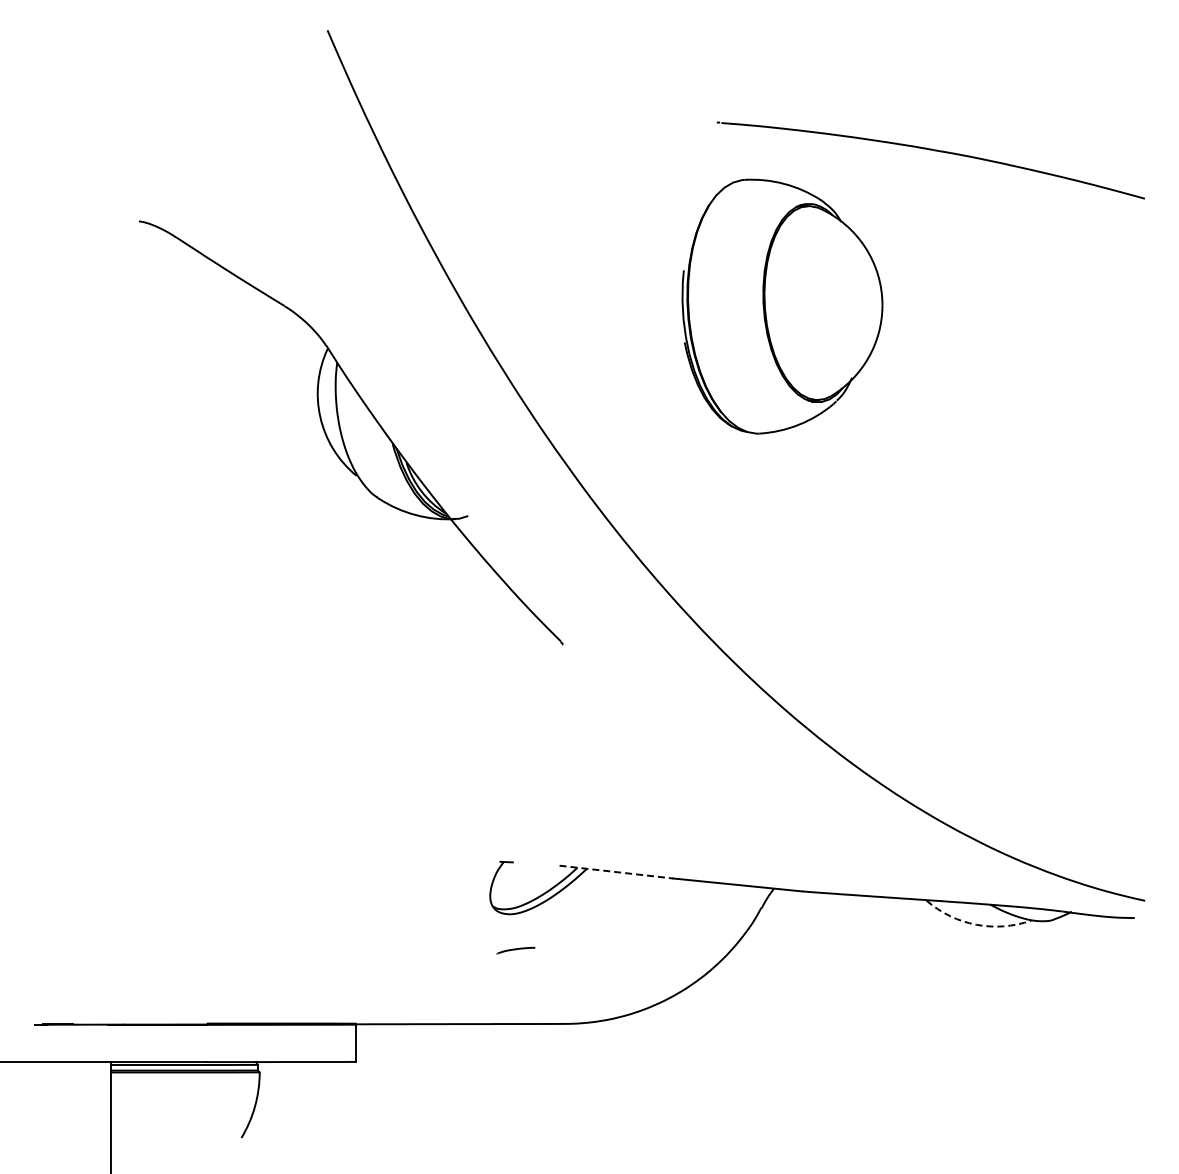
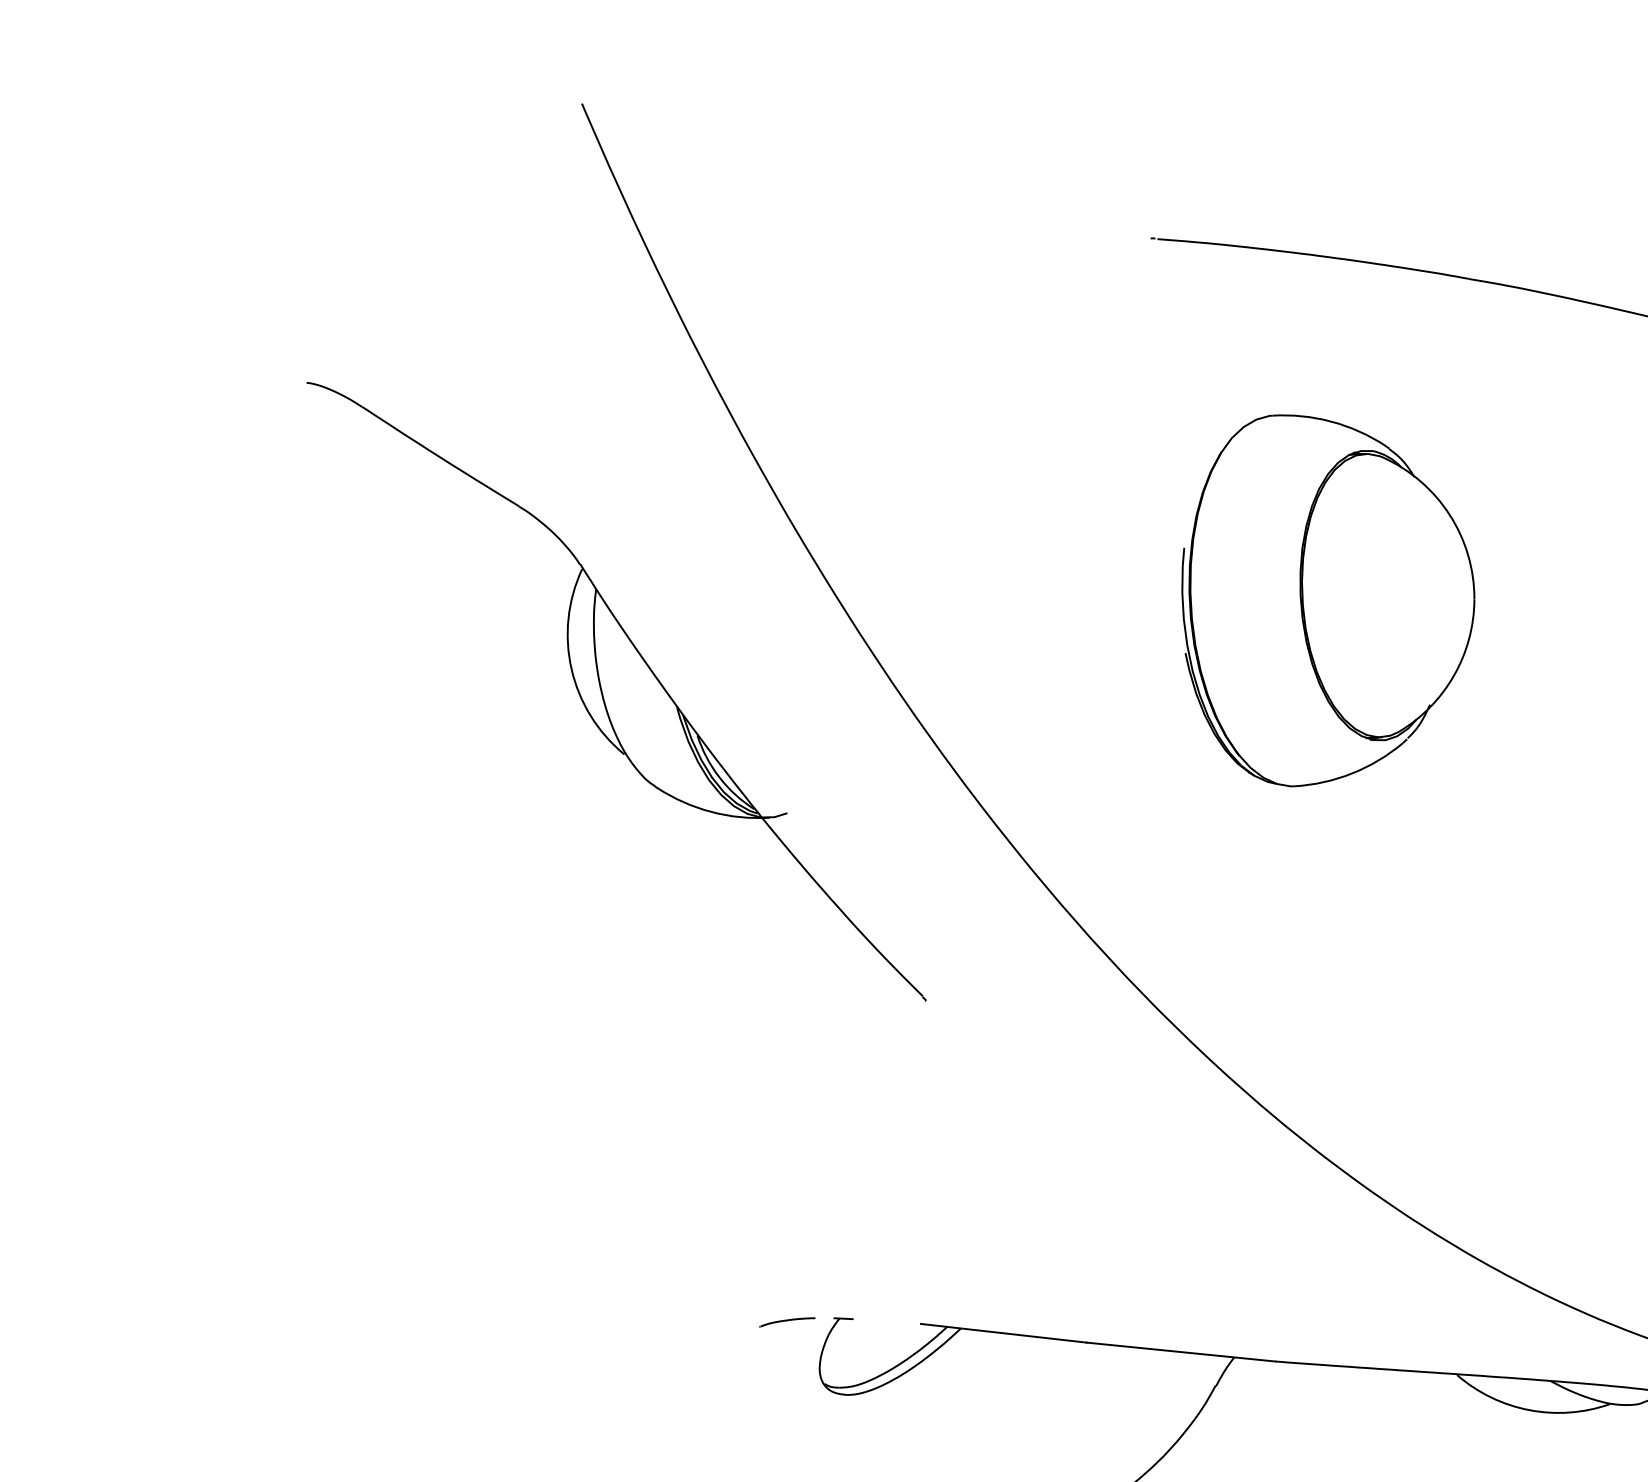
part: (782, 306) -> (1328, 600), moved
line: (616, 872) -> (1004, 1333), dashed -> solid
arc: (976, 924) -> (1529, 1409), dashed -> solid
curve: (515, 950) -> (786, 1322), moved

